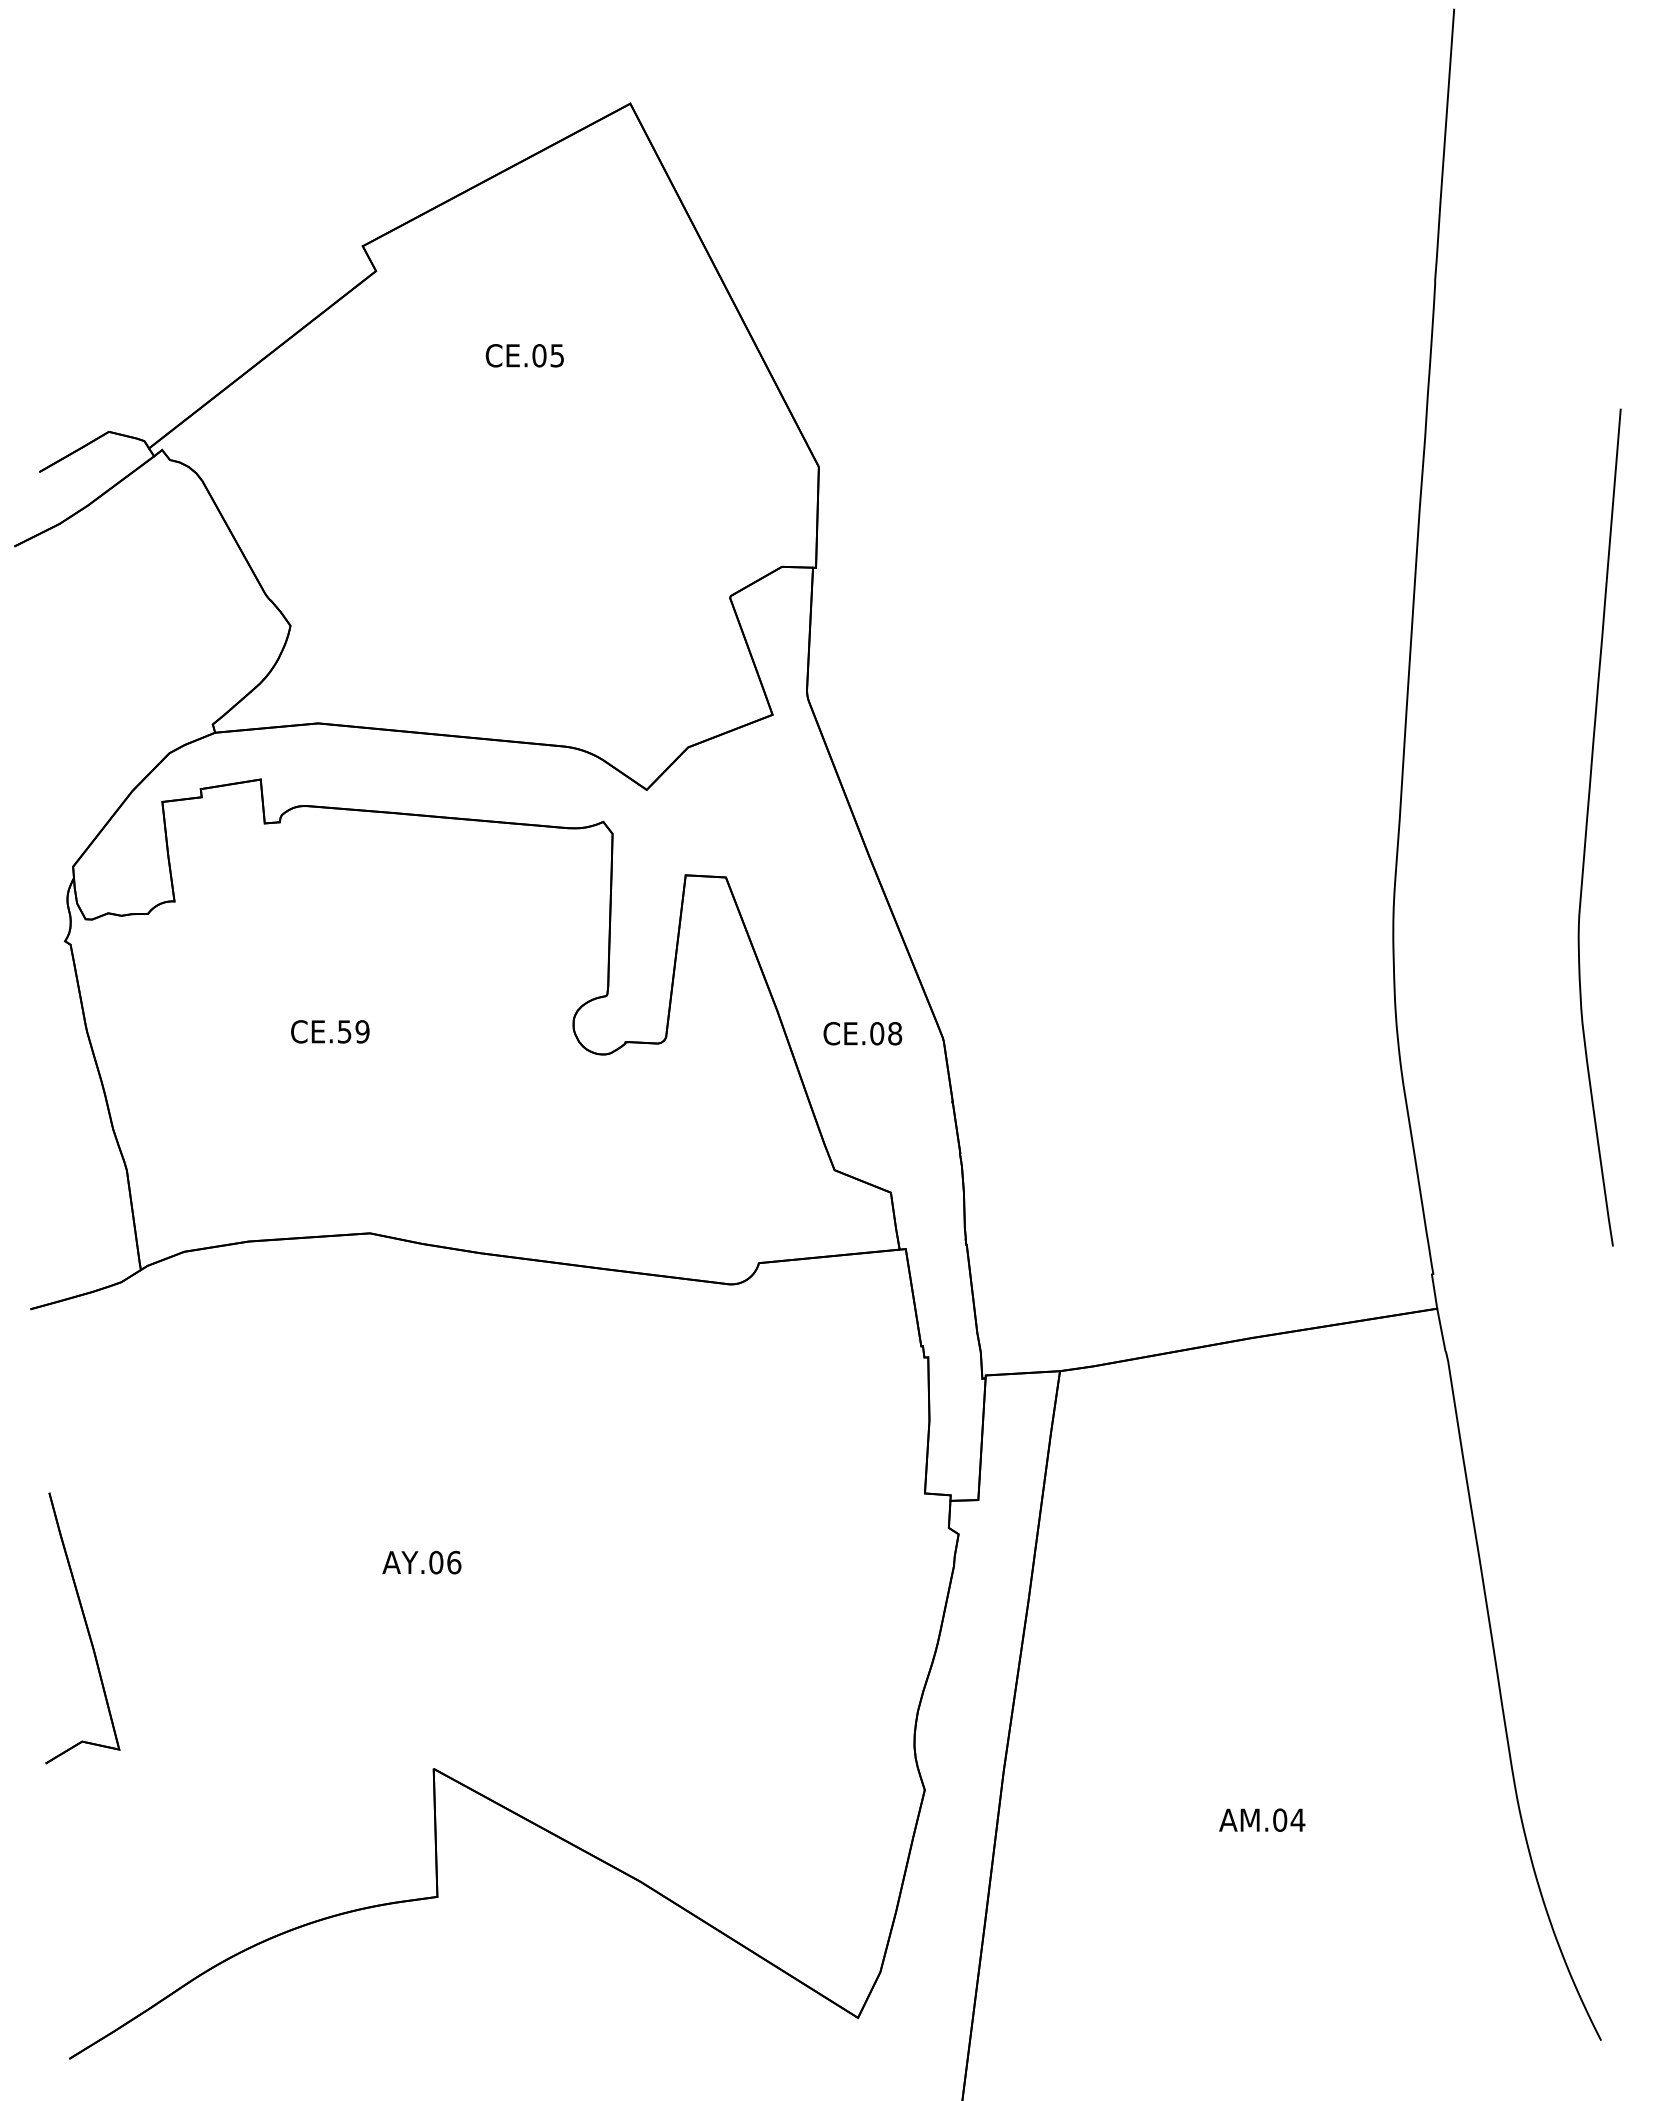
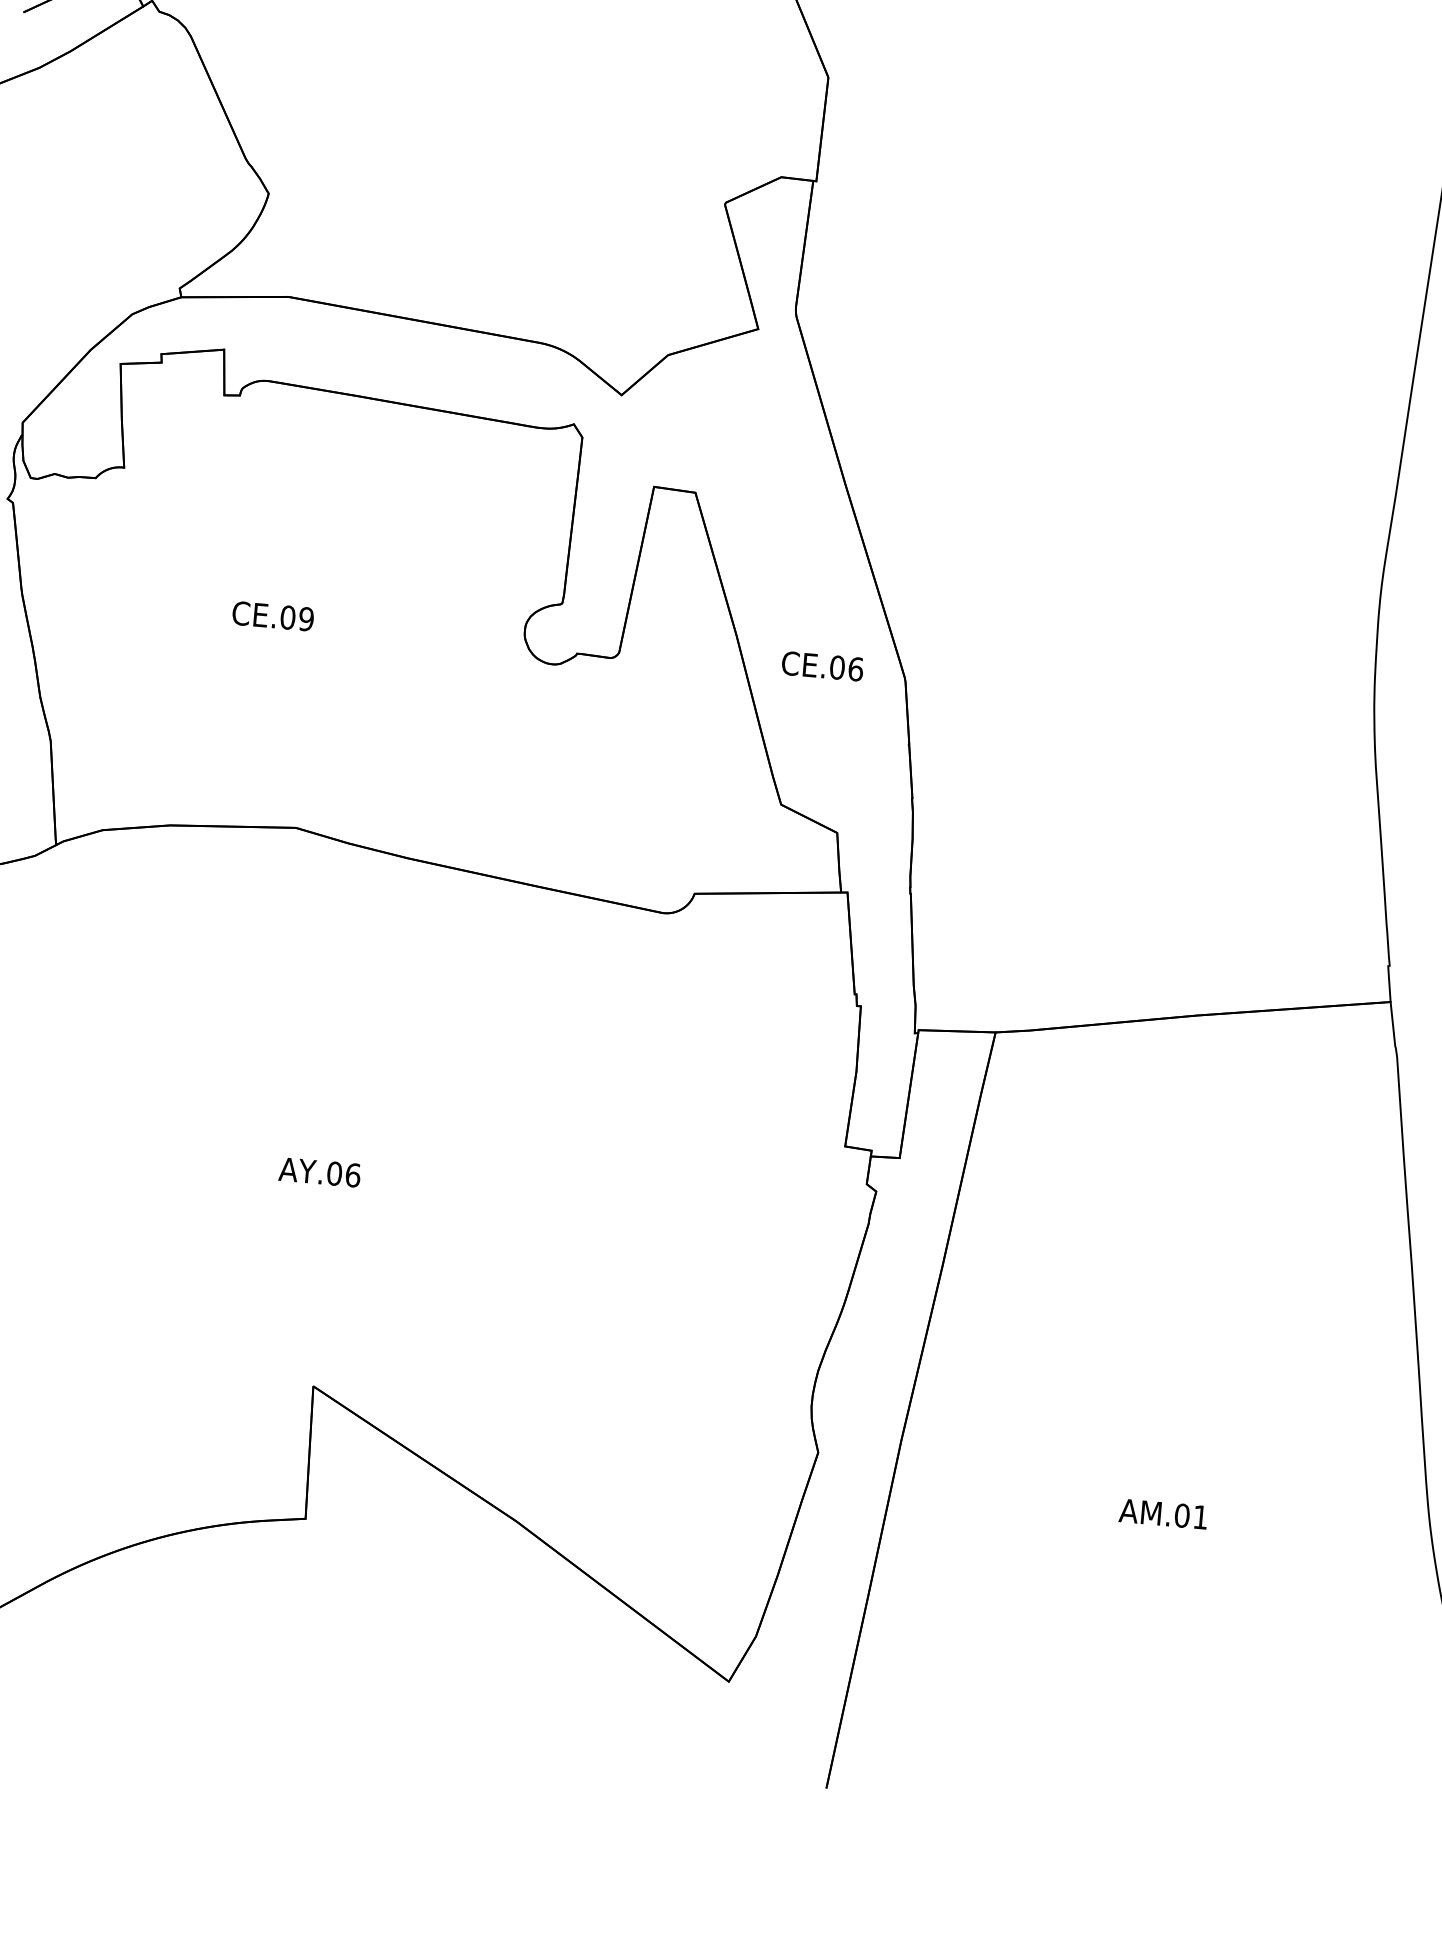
text: (344, 1031) -> (287, 617), CE.59 -> CE.09
text: (895, 1033) -> (856, 669), CE.08 -> CE.06
text: (1297, 1819) -> (1200, 1516), AM.04 -> AM.01

